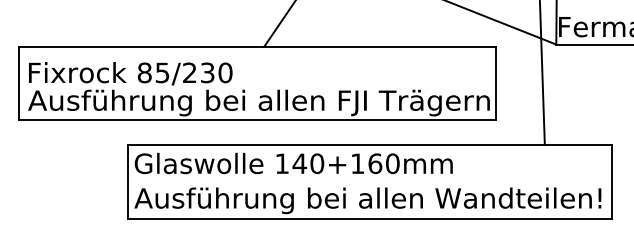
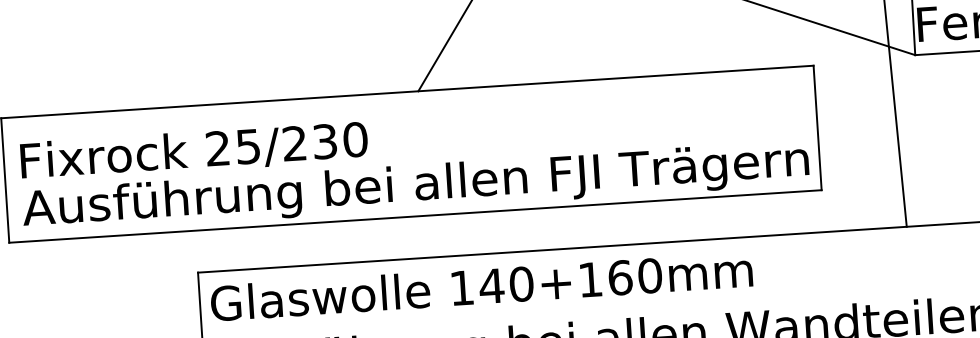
text: (144, 72) -> (217, 147), 85/230 -> 25/230

